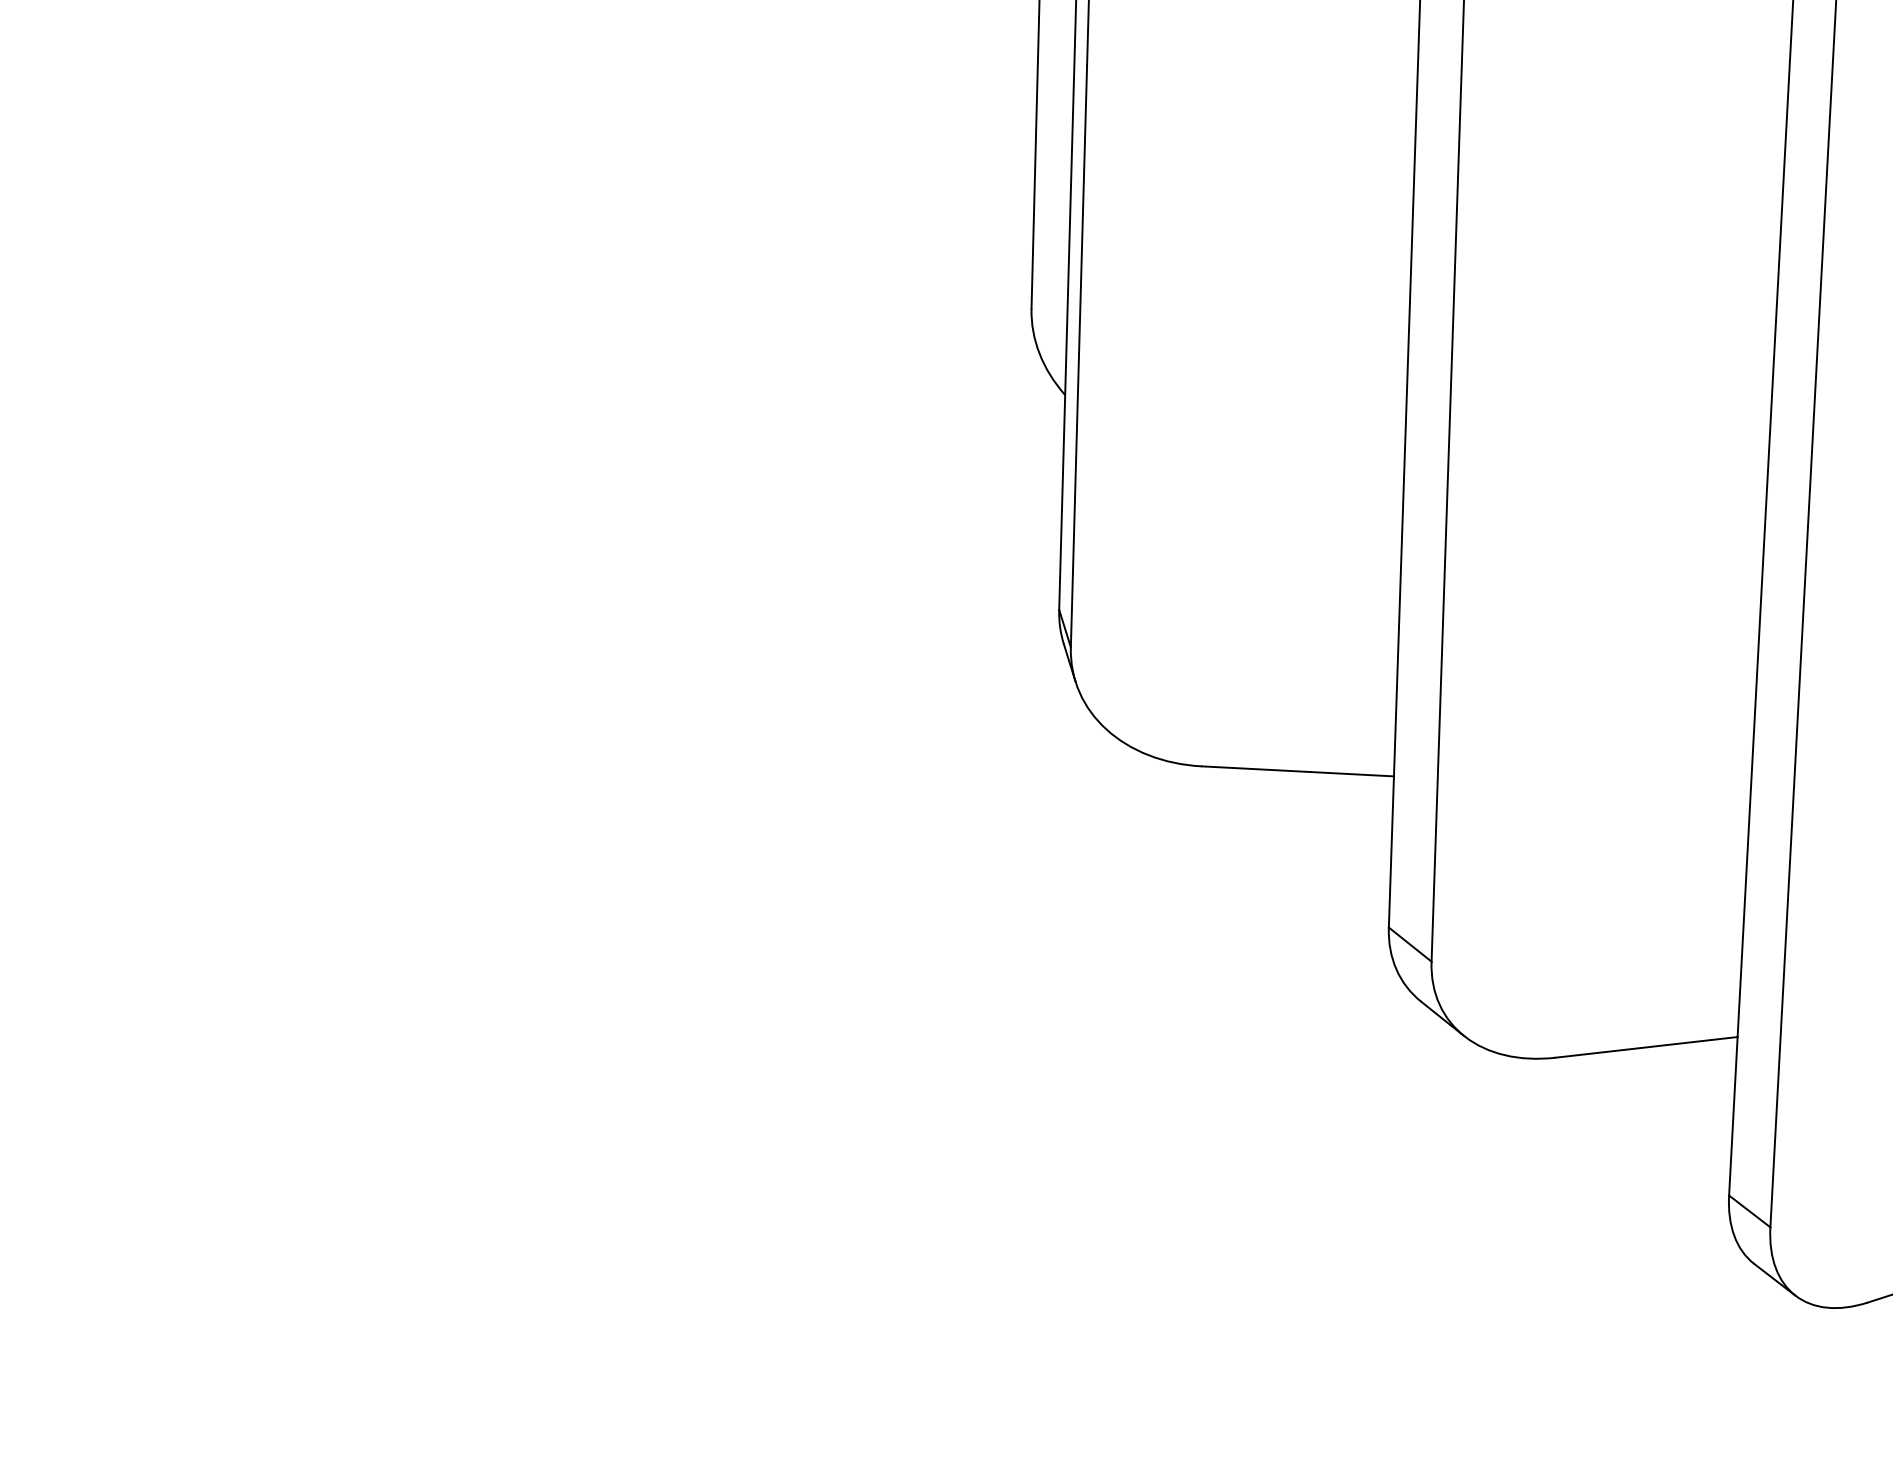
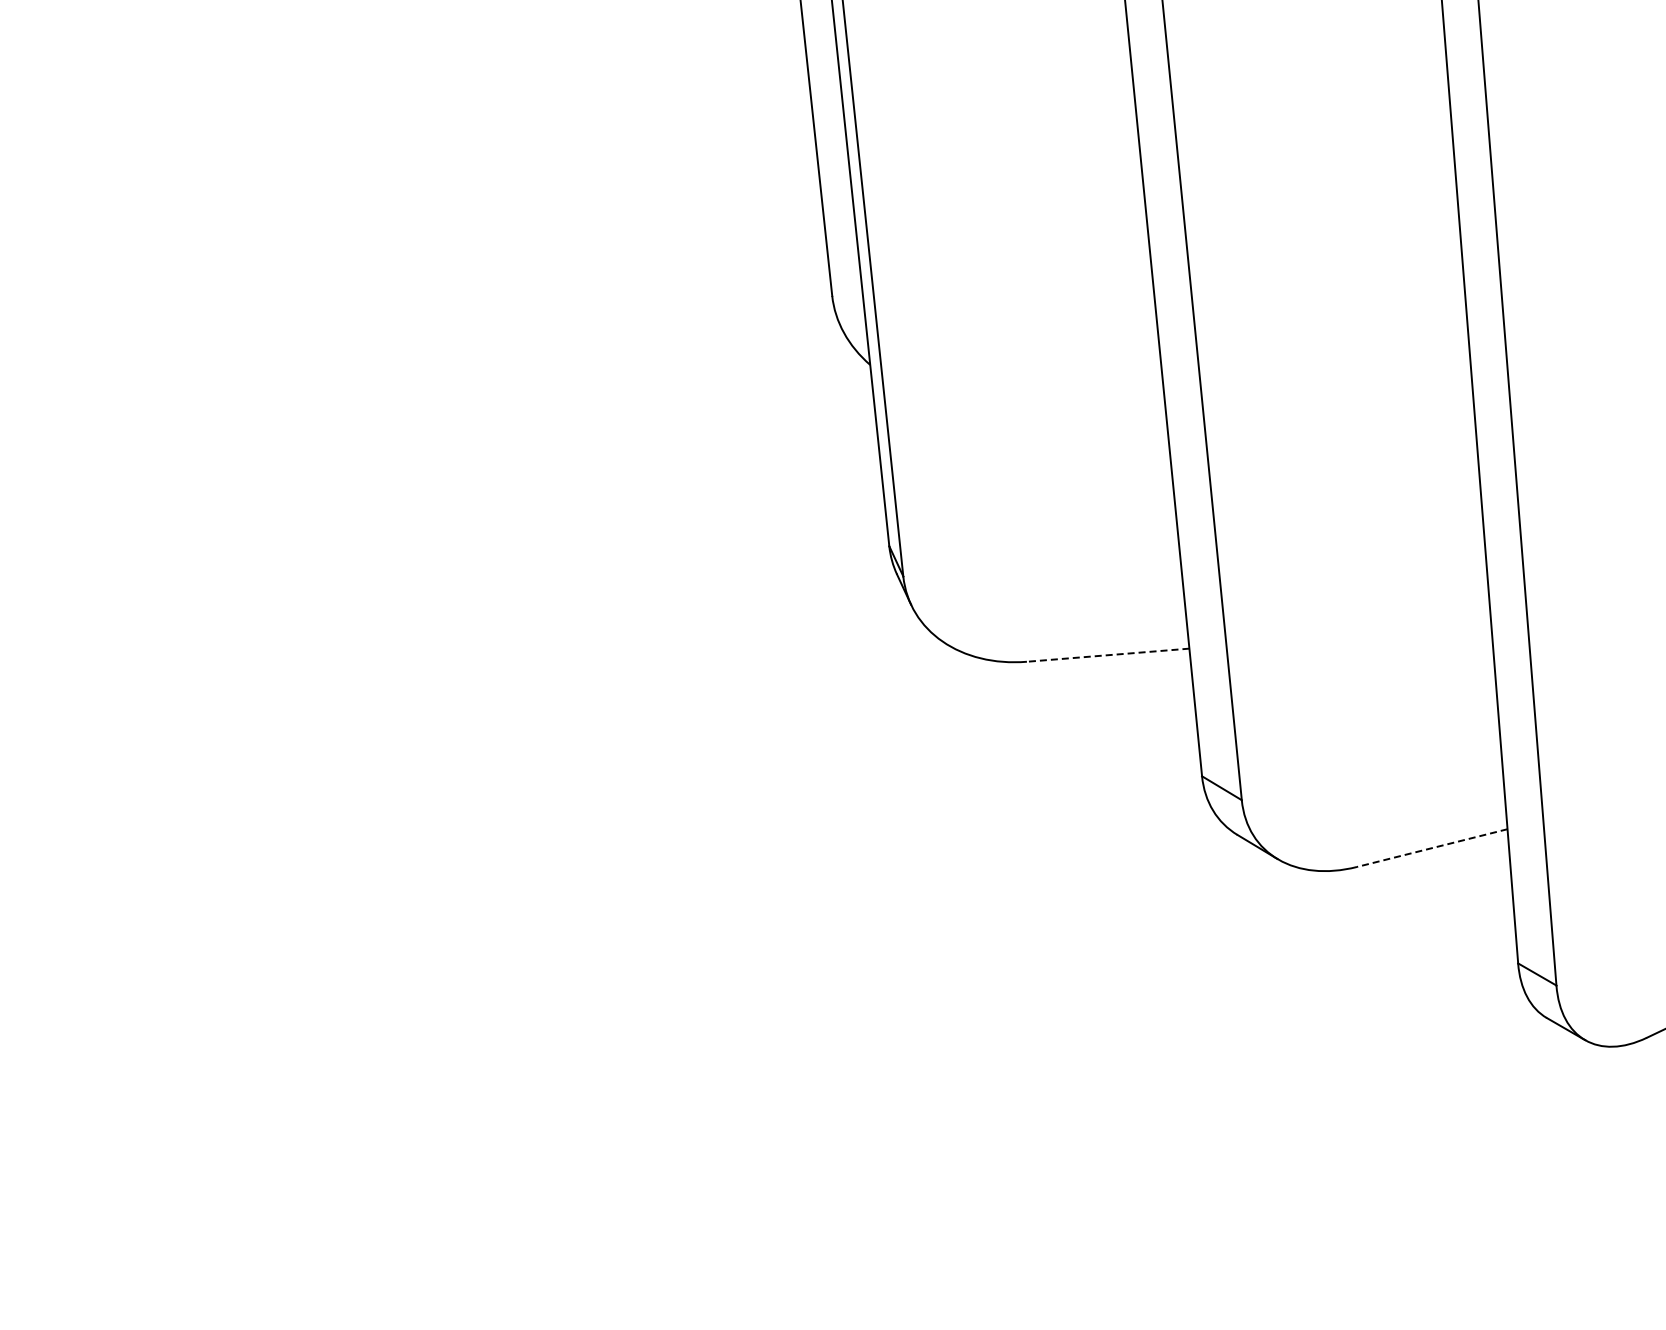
line: (1298, 771) -> (1108, 655), solid -> dashed
line: (1646, 1047) -> (1432, 848), solid -> dashed

